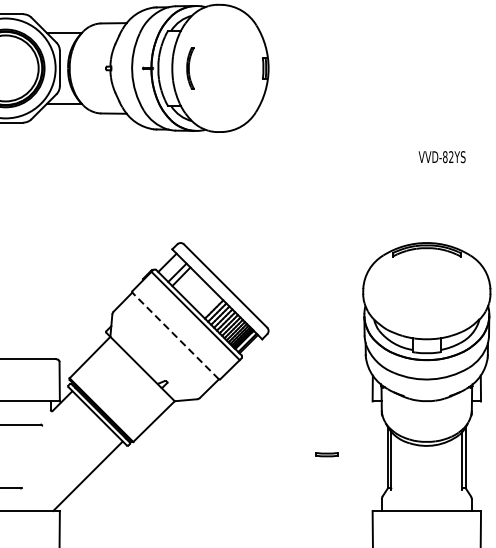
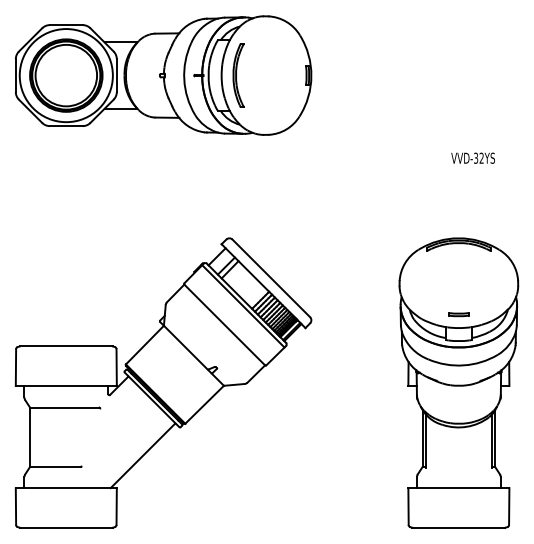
part: (190, 68) -> (238, 75), size x1.67
text: (445, 156) -> (476, 157), VVD-82YS -> VVD-32YS
line: (175, 335) -> (224, 324), dashed -> solid
part: (326, 454) -> (458, 314), moved

